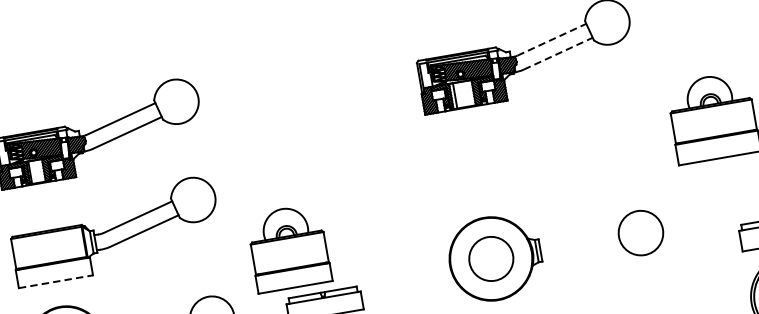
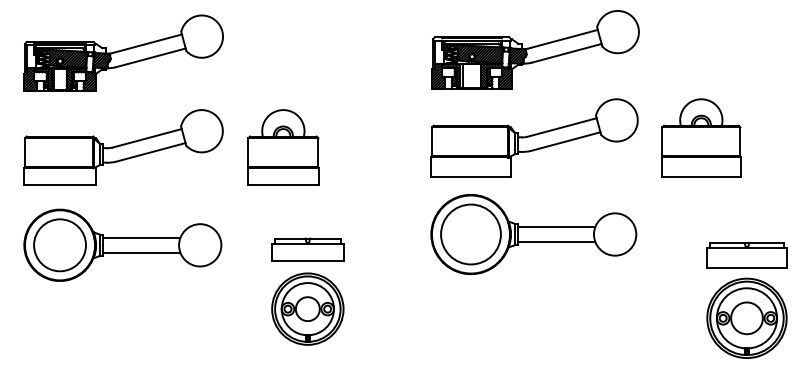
line: (552, 39) -> (563, 39), dashed -> solid
line: (558, 53) -> (566, 53), dashed -> solid
part: (539, 146) -> (534, 137), added
line: (578, 236) -> (556, 227), added
part: (288, 247) -> (283, 147), moved
line: (581, 250) -> (556, 241), added
circle: (490, 259) -> (470, 234), size x1.43
line: (56, 281) -> (60, 185), dashed -> solid

